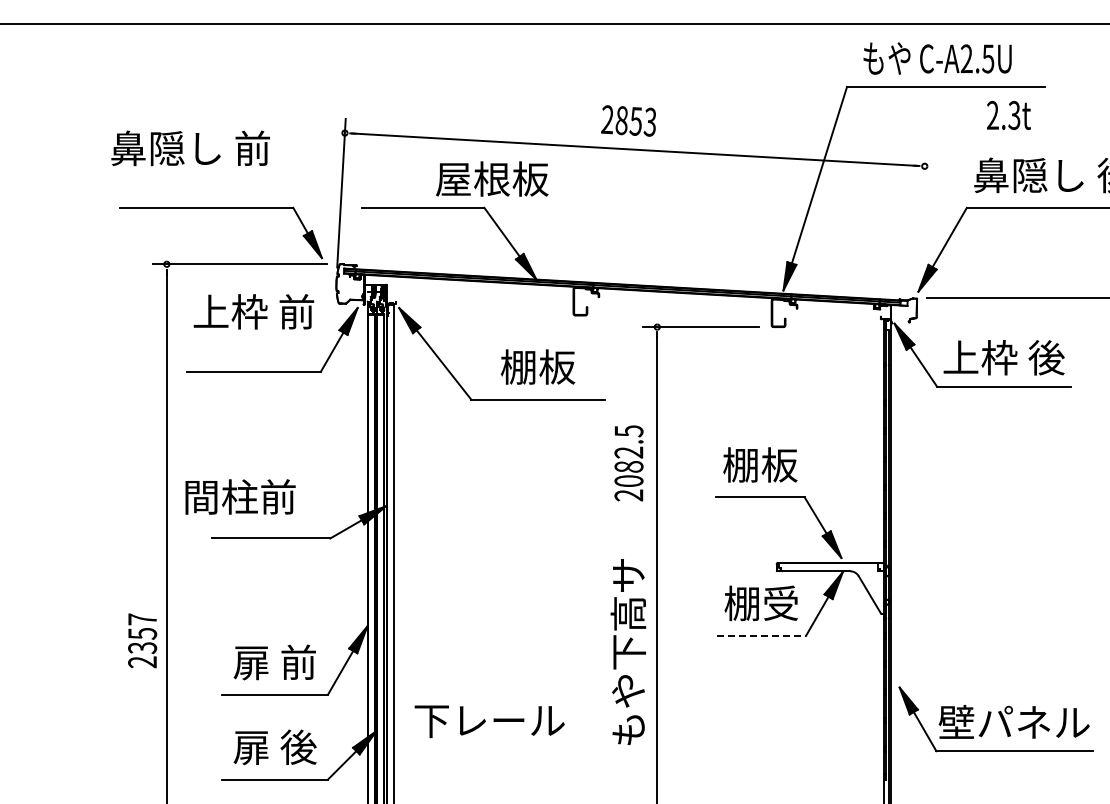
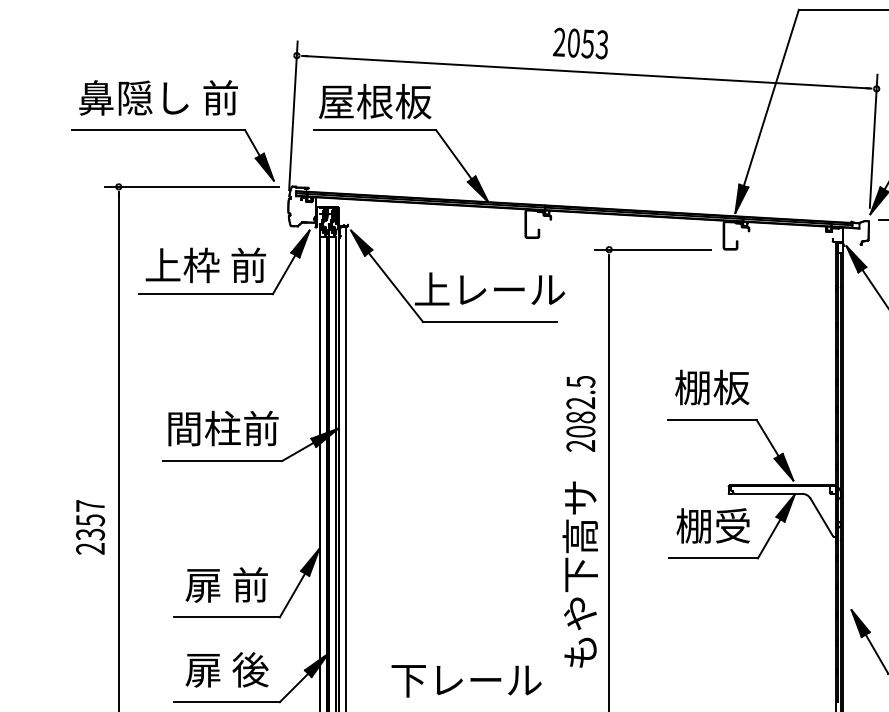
text: (621, 121) -> (573, 44), 2853 -> 2053
text: (190, 148) -> (158, 98), moved
text: (492, 178) -> (375, 101), moved
line: (921, 218) -> (873, 141), added
text: (253, 311) -> (205, 265), moved
text: (538, 366) -> (490, 289), 棚板 -> 上レール
text: (628, 463) -> (580, 414), moved
text: (240, 496) -> (223, 428), moved
line: (762, 635) -> (714, 558), dashed -> solid
text: (142, 640) -> (90, 527), moved
text: (489, 721) -> (466, 681), moved

